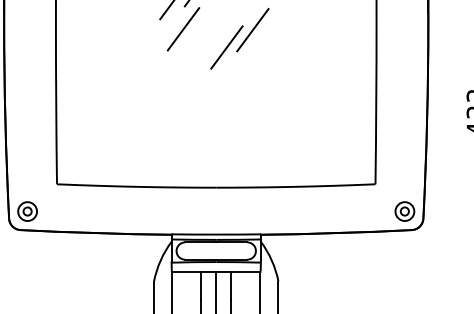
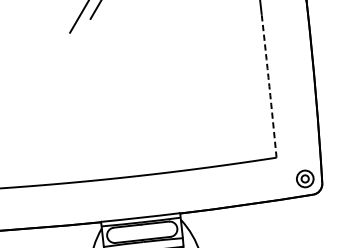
line: (183, 29) -> (91, 39), removed
line: (252, 30) -> (152, 33), removed
line: (226, 47) -> (131, 51), removed
arc: (376, 103) -> (269, 86), solid -> dashed

